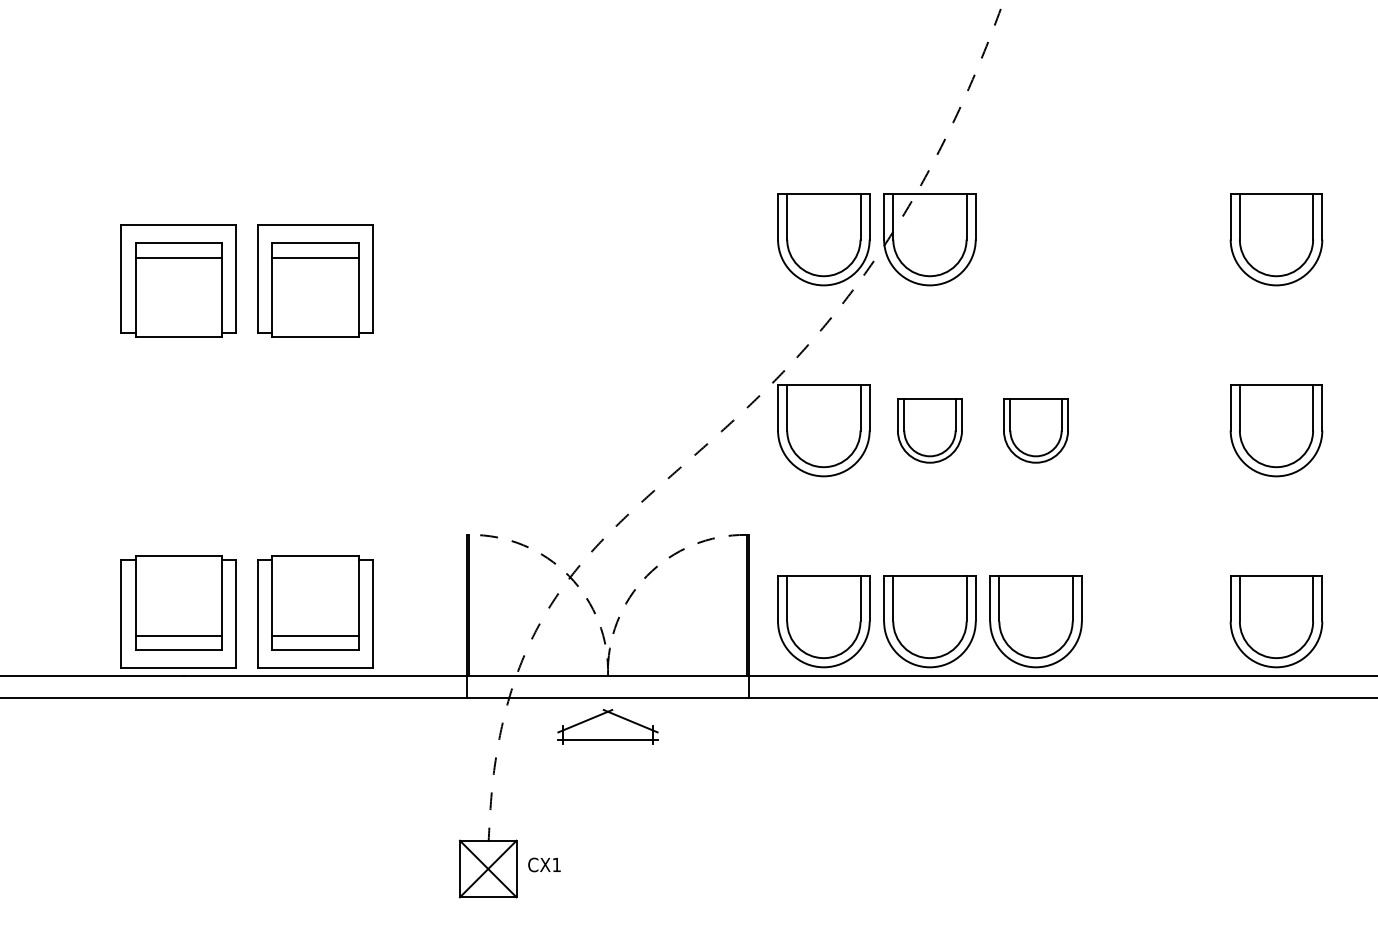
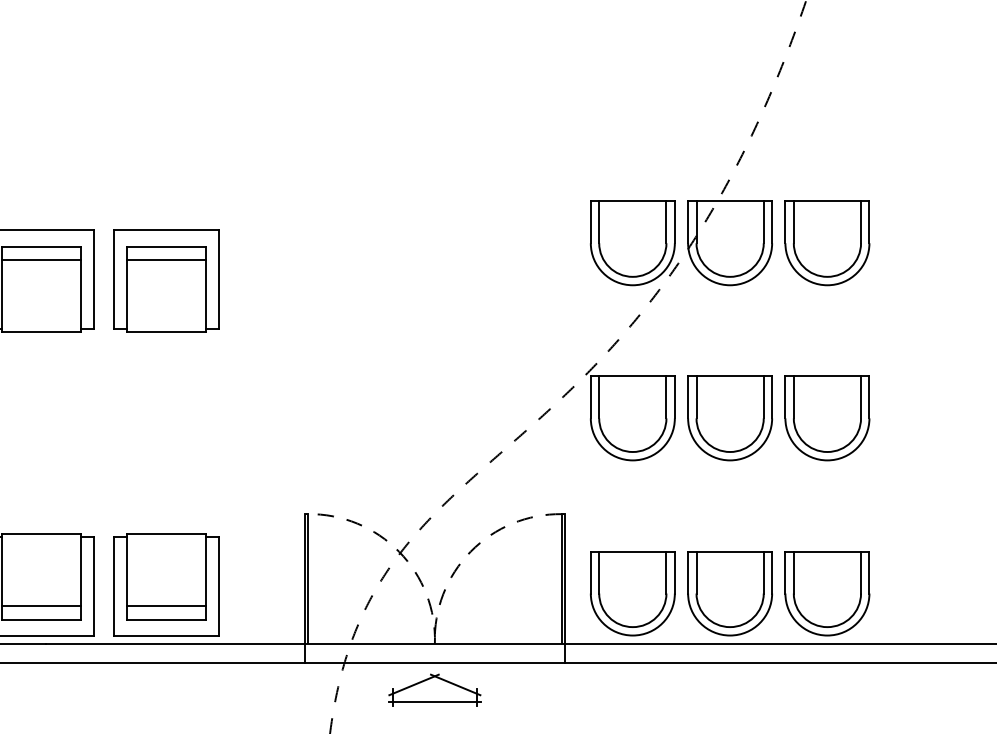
part: (1035, 239) -> (826, 243), added
part: (929, 430) -> (729, 418), size x1.43
part: (1035, 430) -> (826, 418), size x1.43

